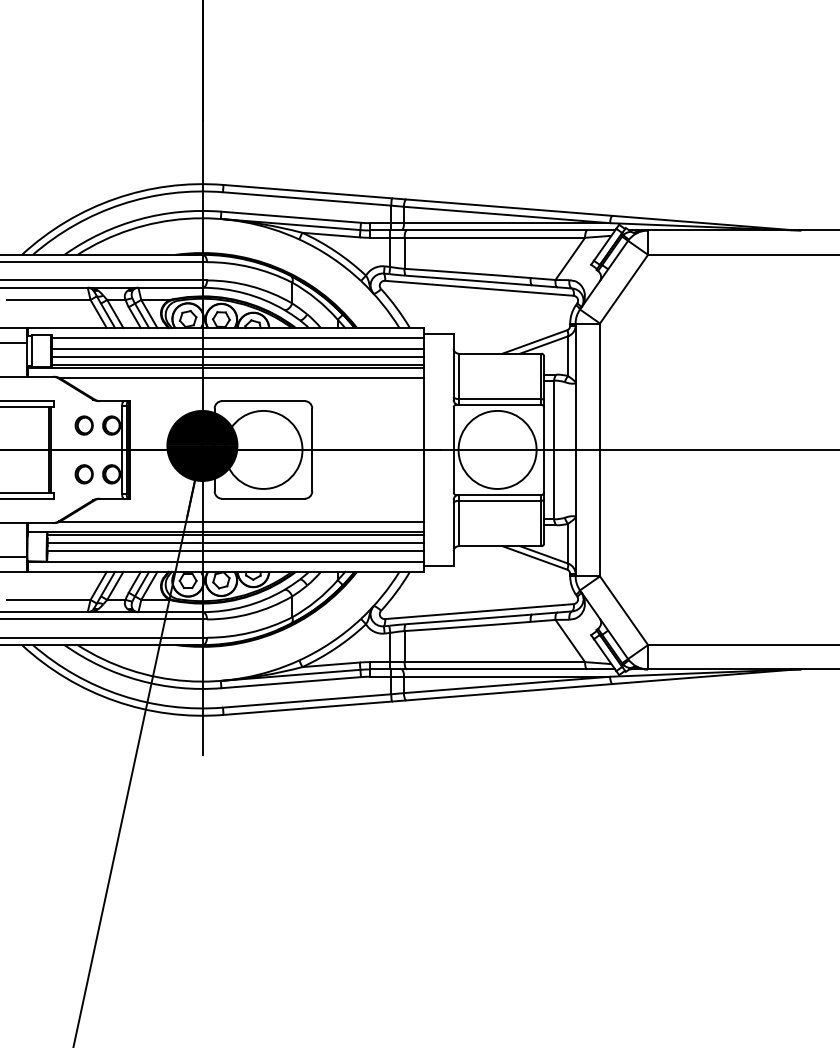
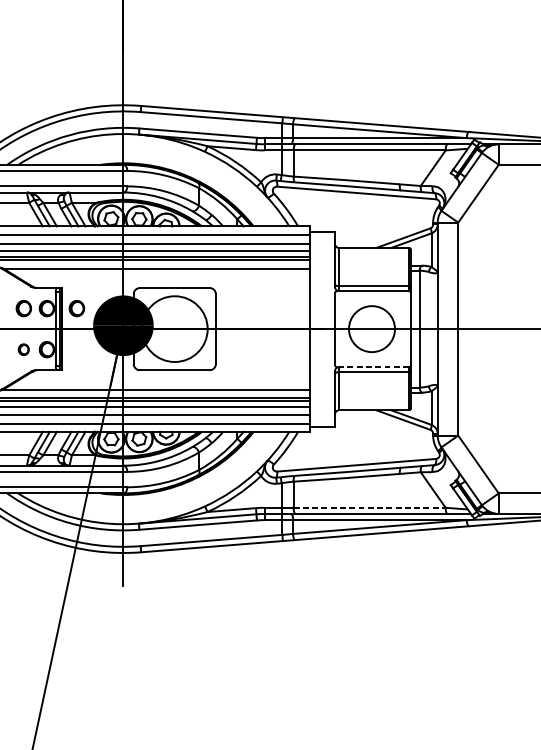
part: (146, 425) -> (76, 308), added
circle: (497, 449) -> (371, 328), size x0.7
part: (83, 474) -> (23, 349), size x0.7
line: (498, 495) -> (372, 367), solid -> dashed
line: (495, 662) -> (370, 508), solid -> dashed

